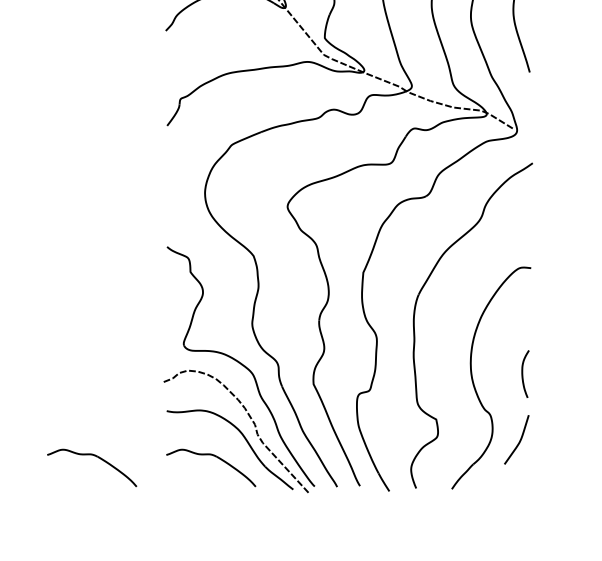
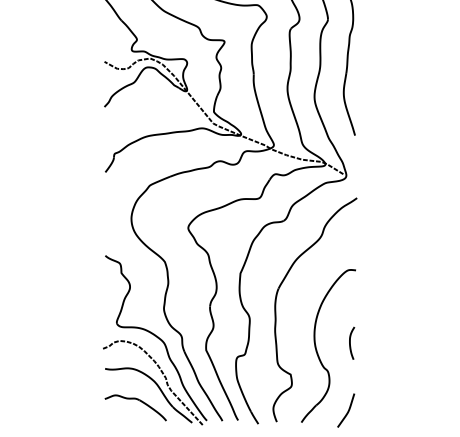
curve: (518, 441) -> (347, 411), moved
part: (97, 458) -> (57, 401), removed

